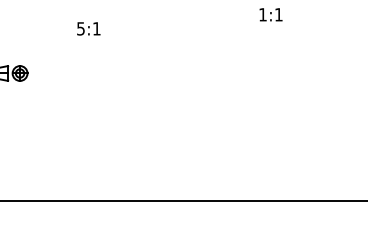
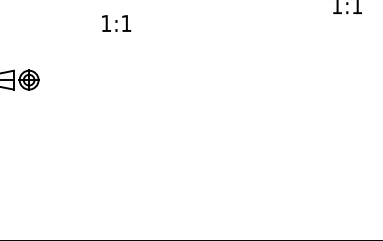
text: (80, 28) -> (105, 23), 5:1 -> 1:1

